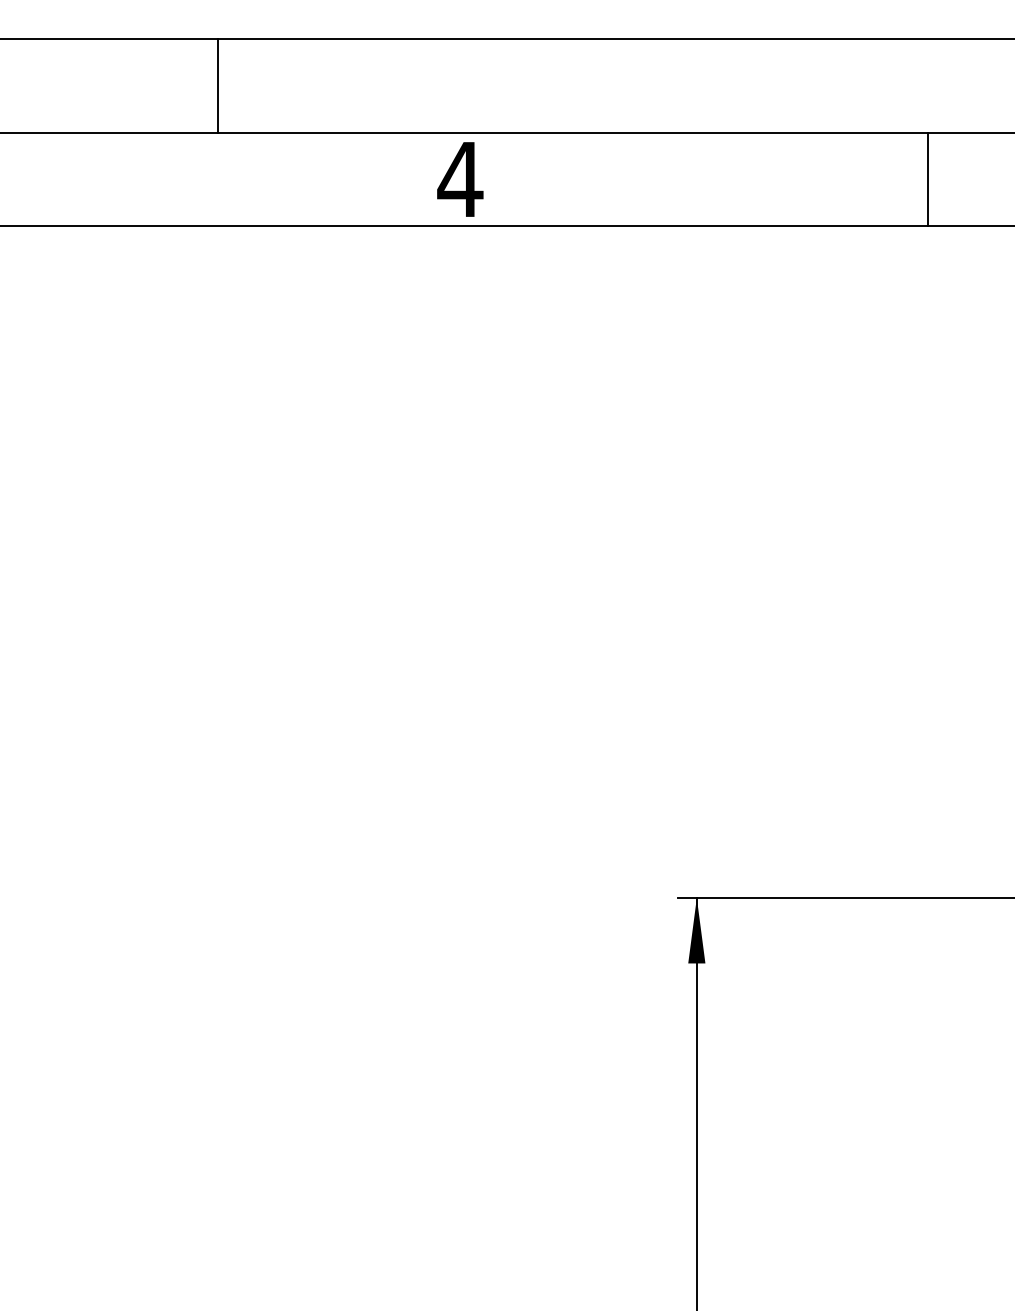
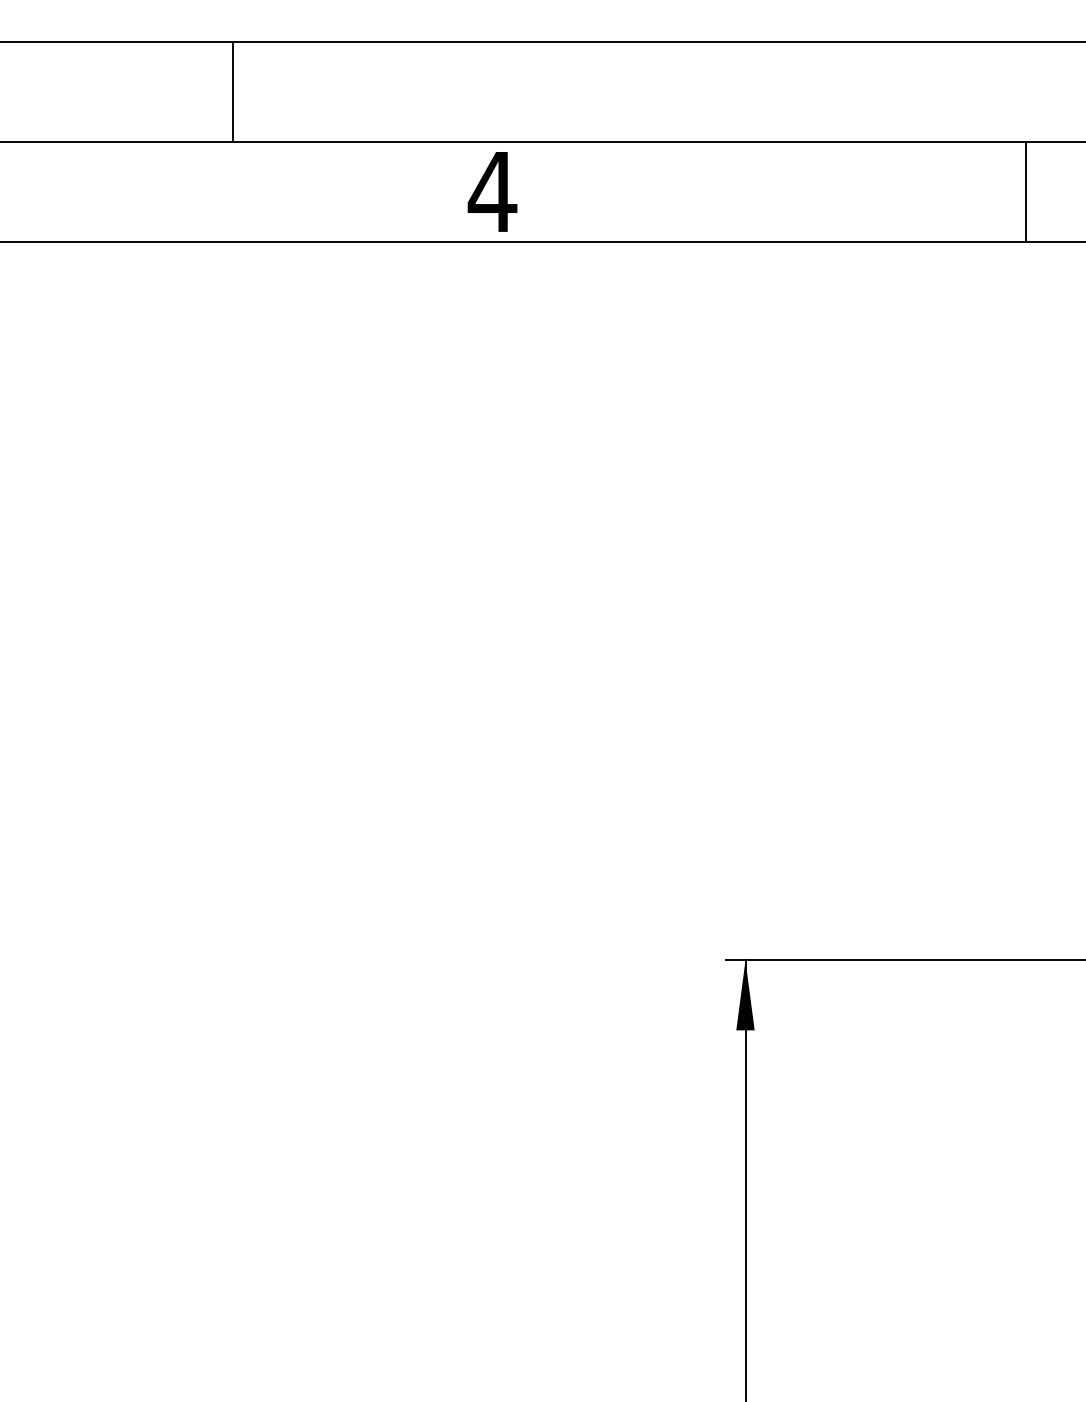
line: (927, 179) -> (1025, 191), moved

